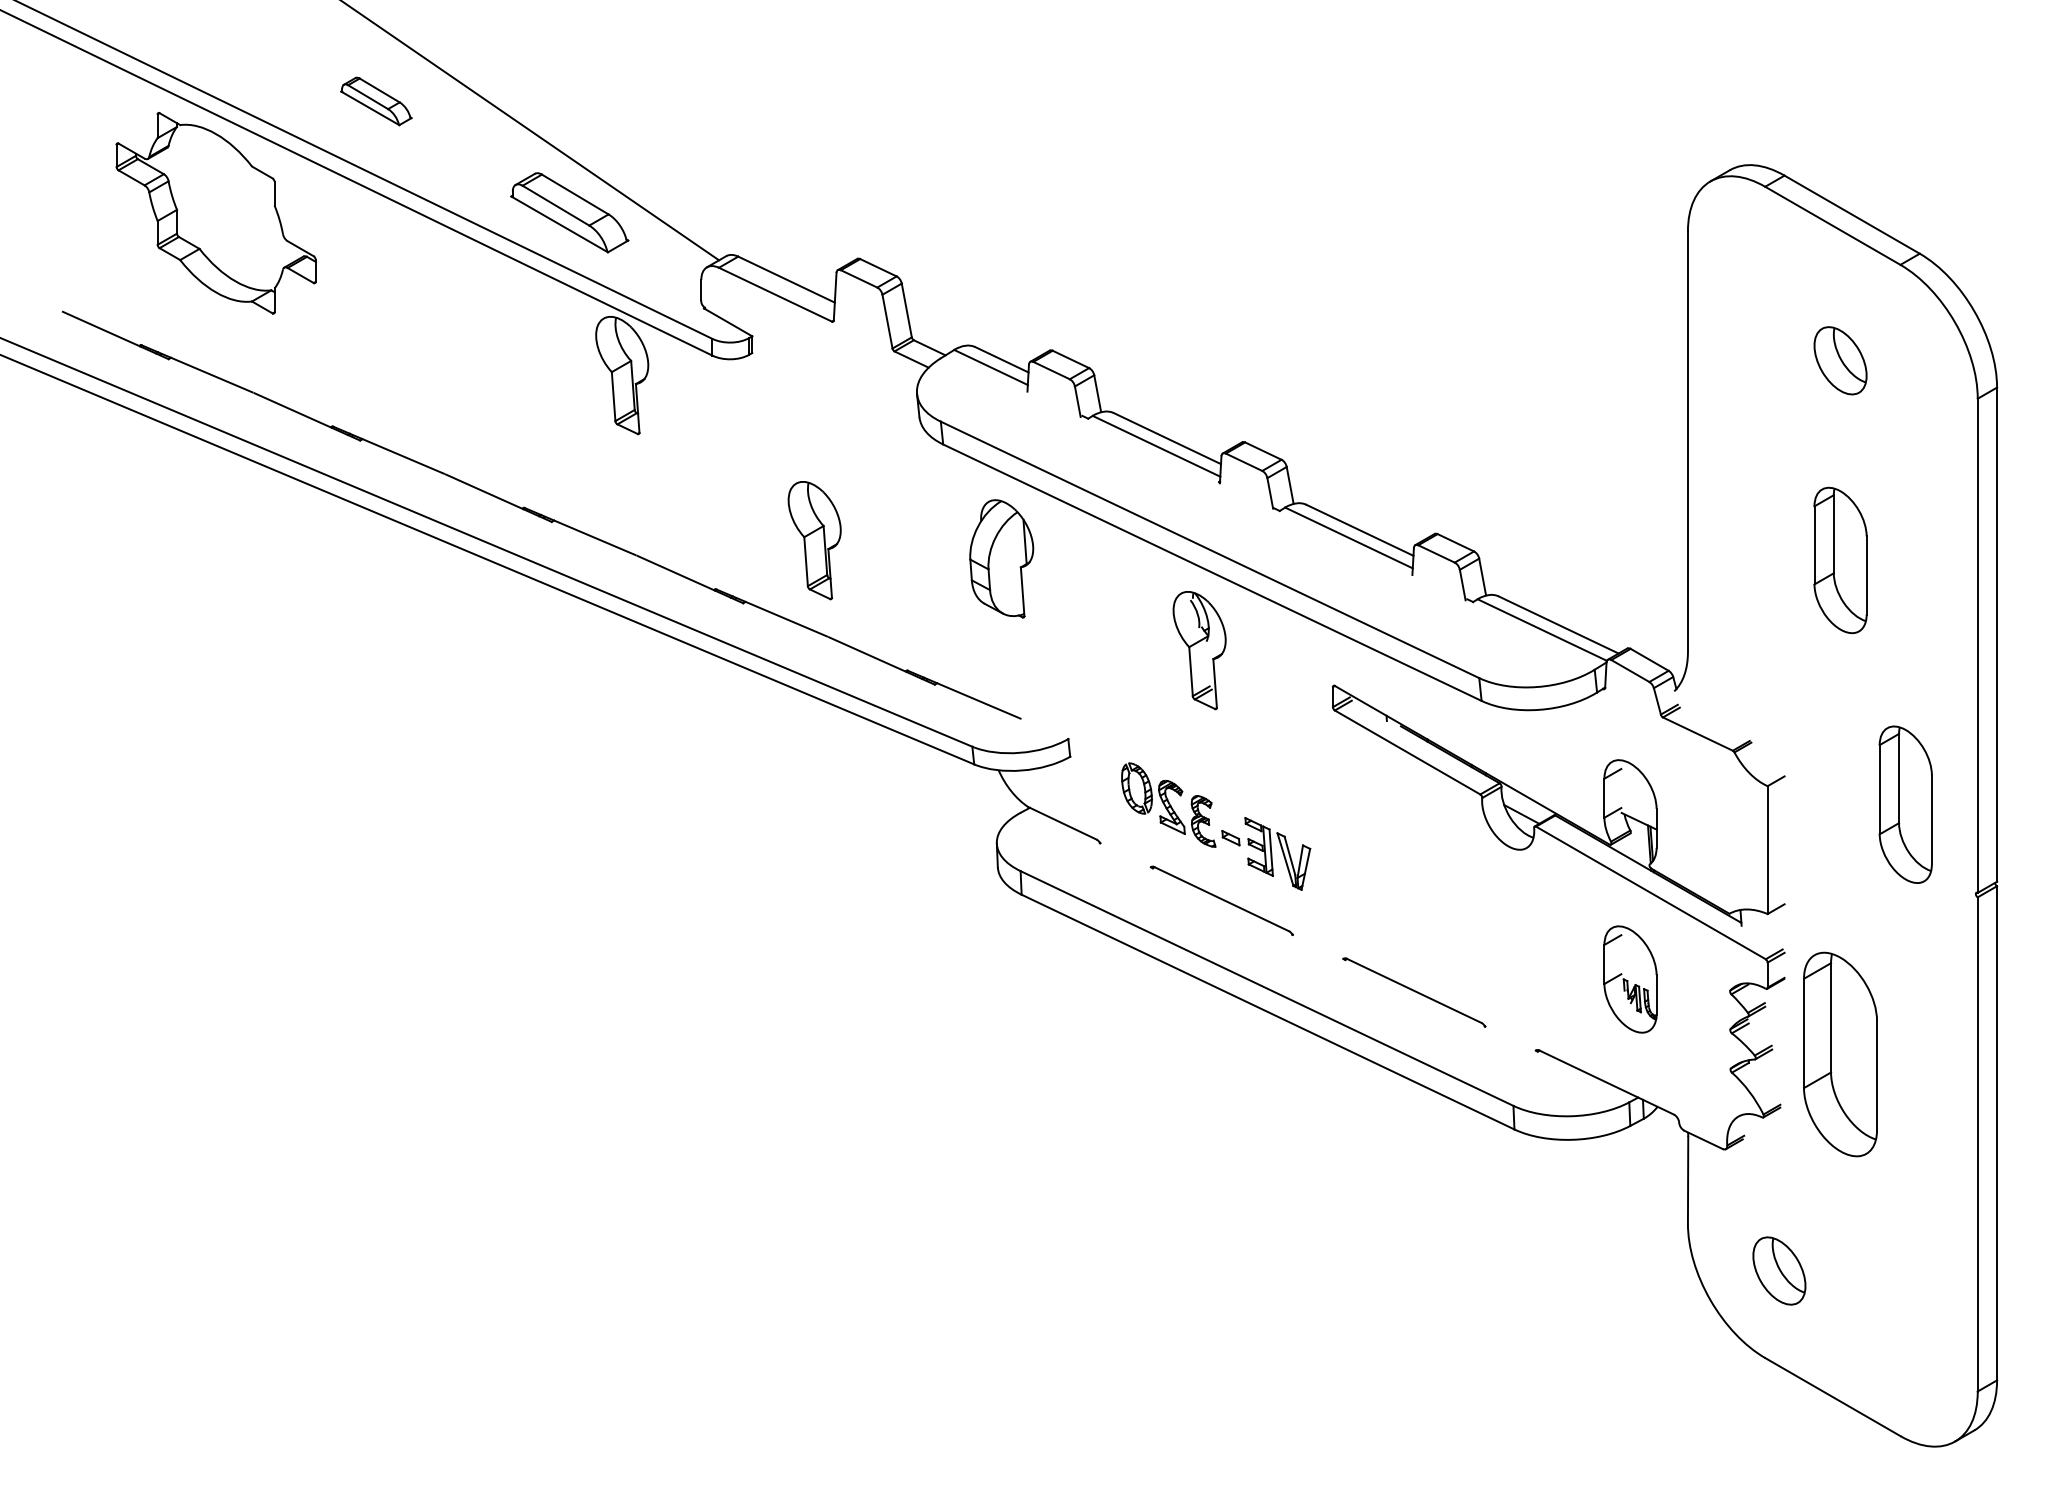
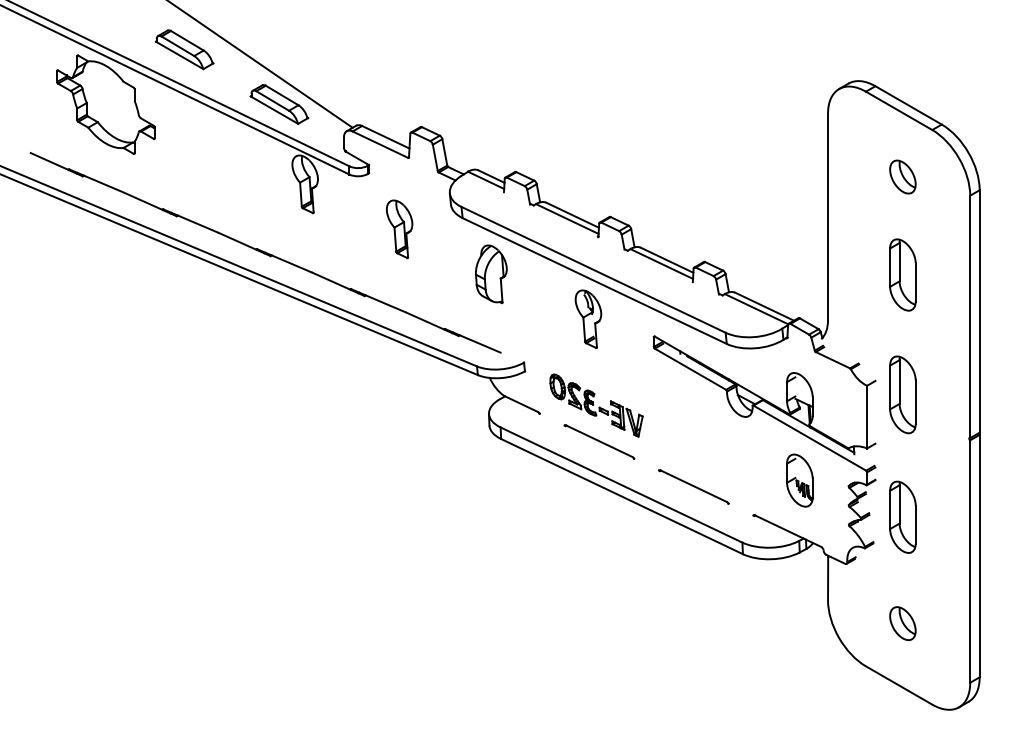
part: (376, 100) -> (184, 49), size x1.67
part: (814, 541) -> (399, 229), moved
part: (1904, 803) -> (902, 394), moved
part: (1839, 1052) -> (902, 516), size x0.71
part: (1778, 1270) -> (902, 623), moved

